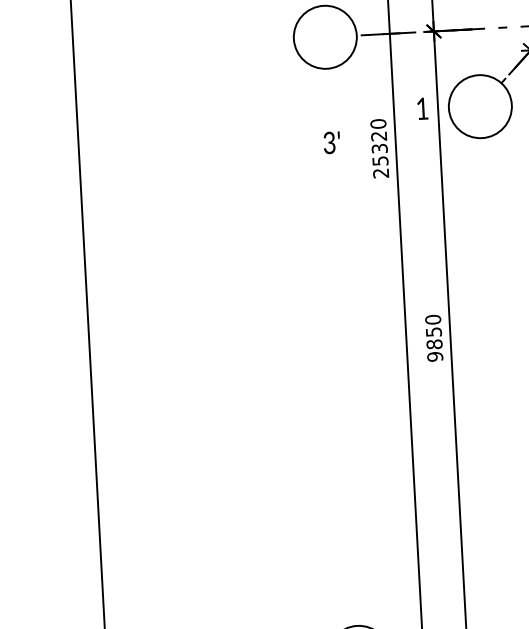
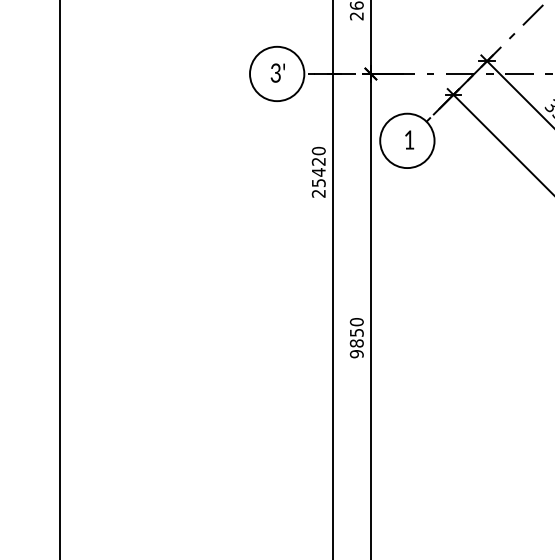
text: (422, 108) -> (409, 139), moved
text: (331, 142) -> (277, 72), moved
text: (379, 148) -> (318, 172), 25320 -> 25420

